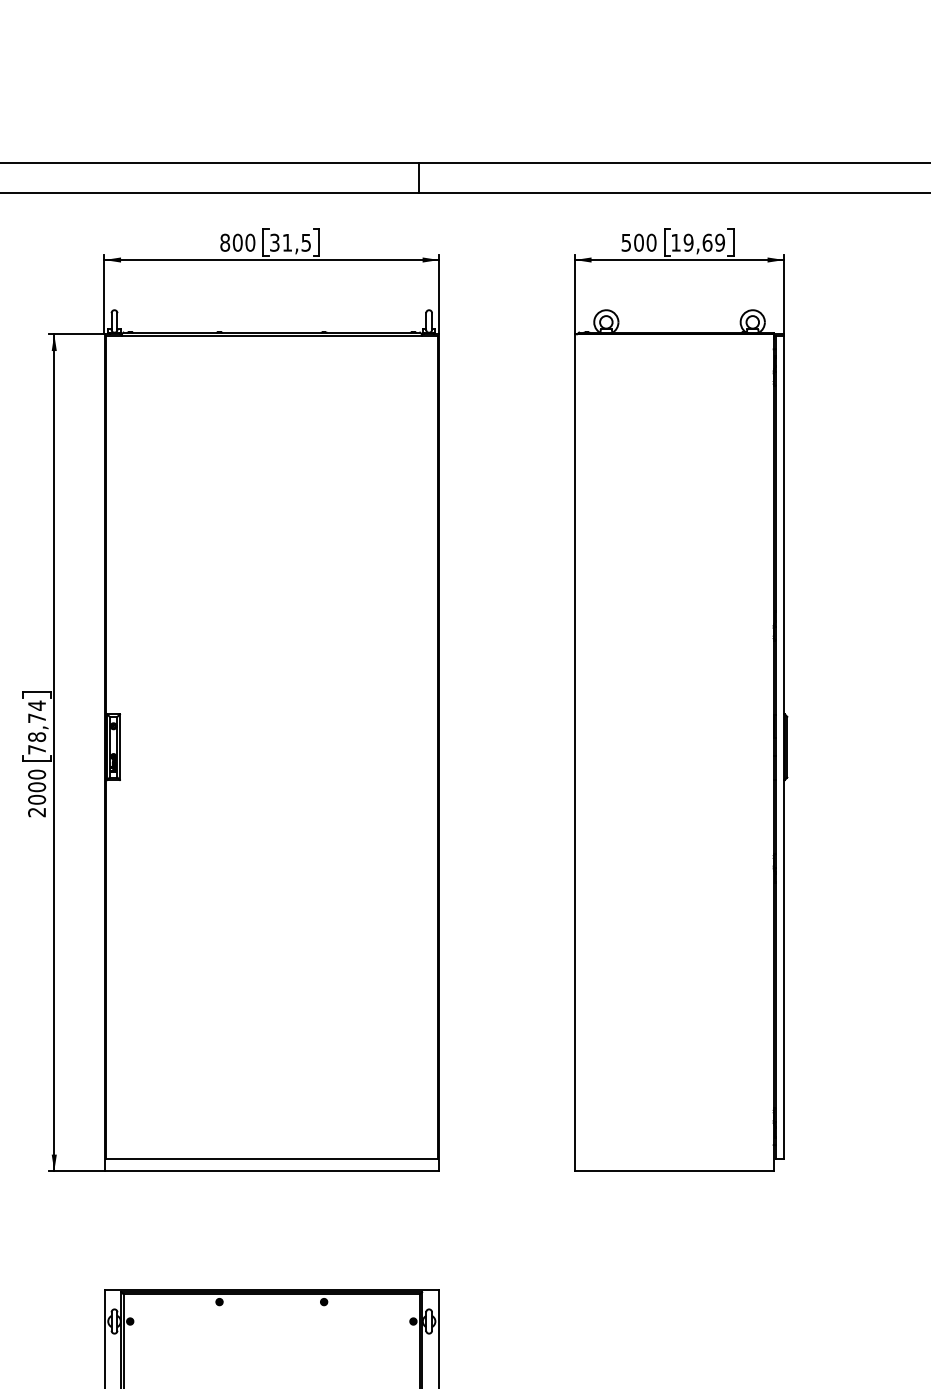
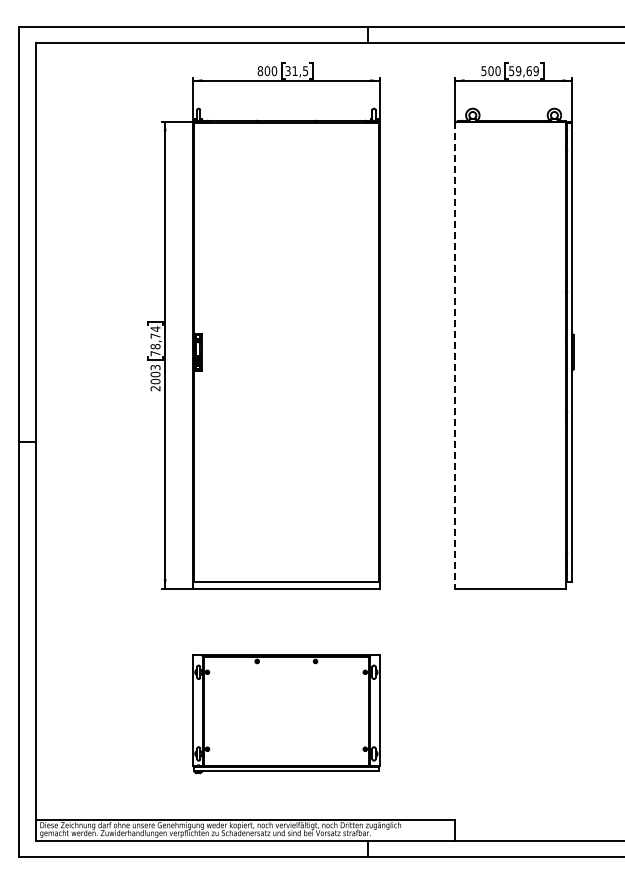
text: (675, 243) -> (511, 71), 19,69 -> 59,69
line: (575, 753) -> (455, 355), solid -> dashed
text: (36, 774) -> (155, 367), 2000 -> 2003

